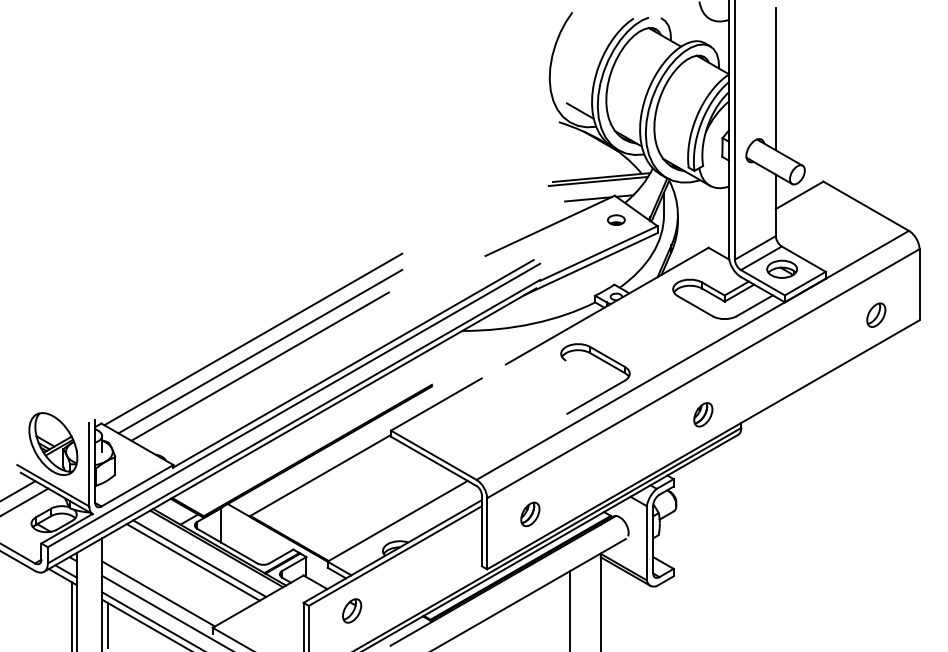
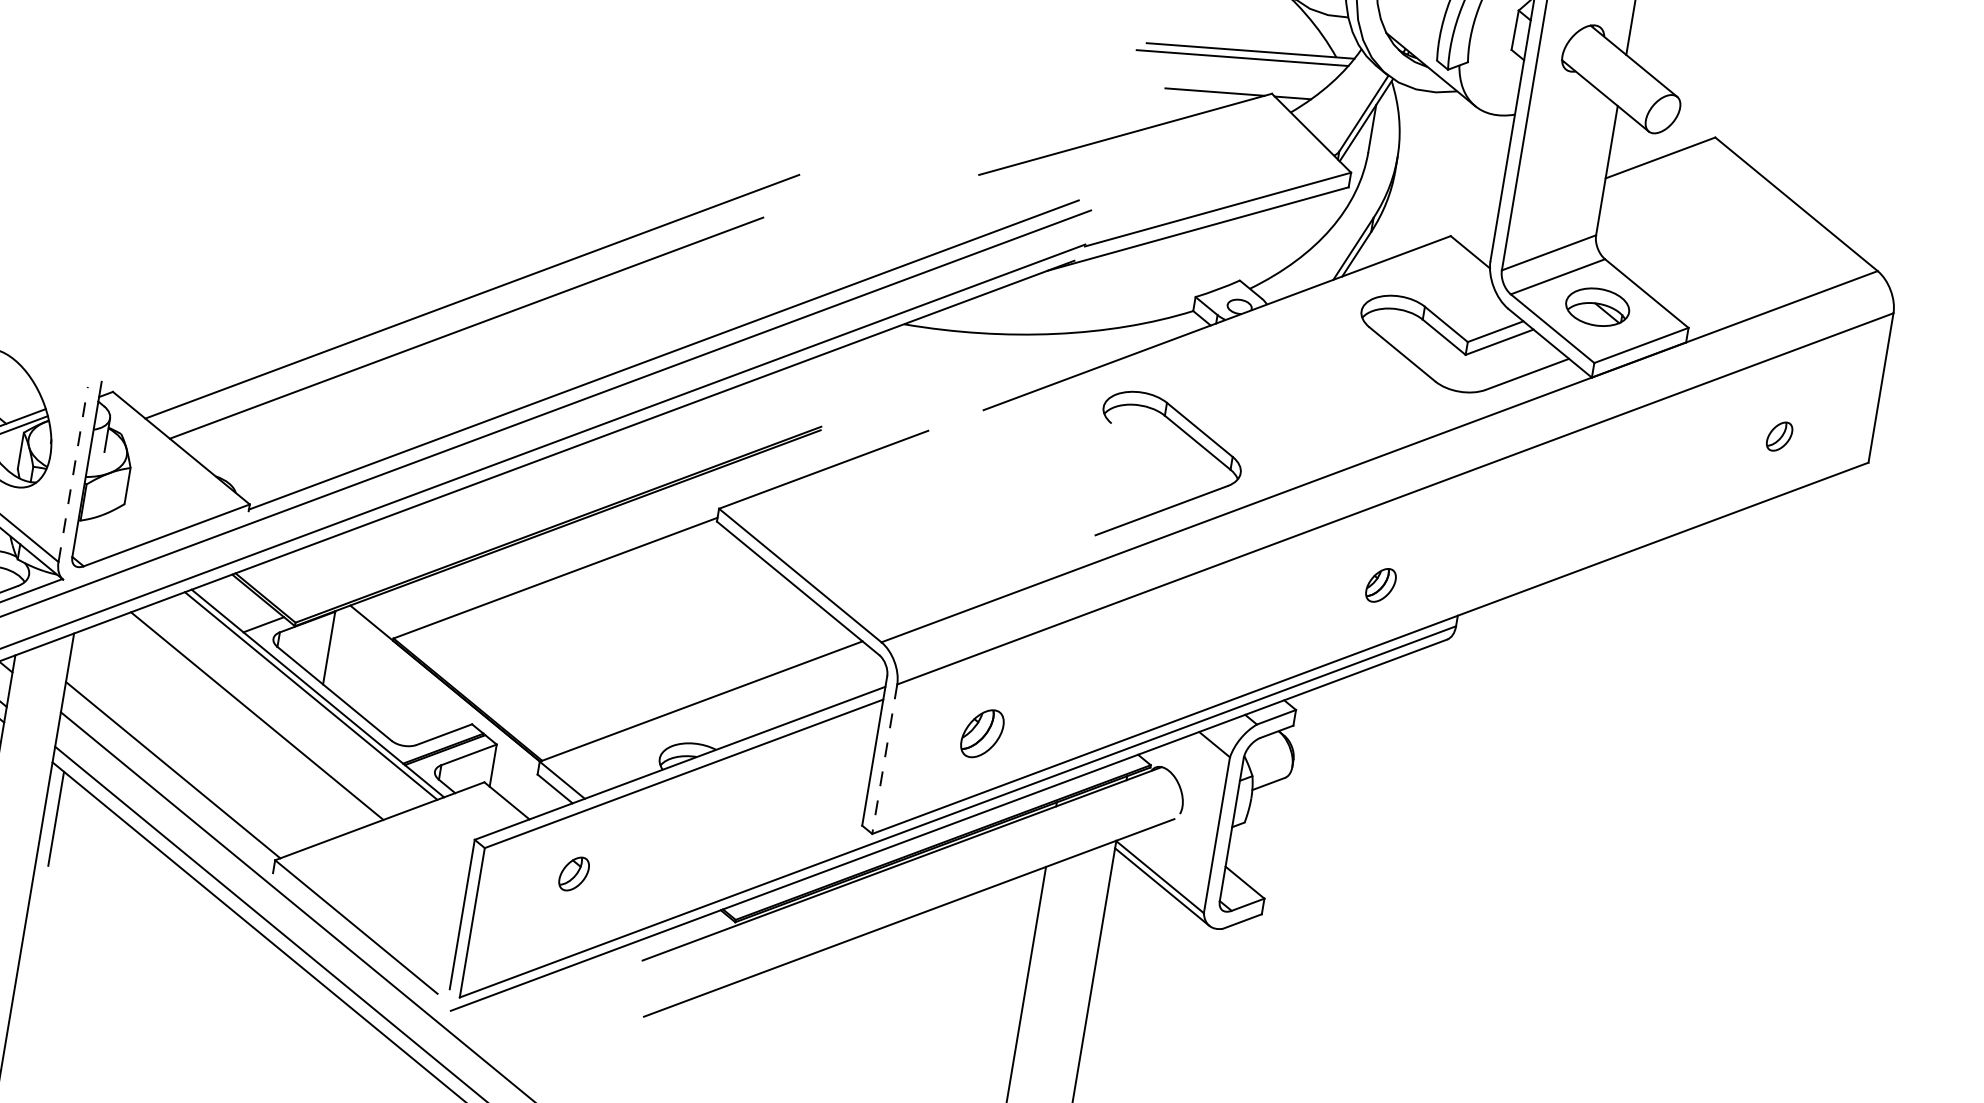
part: (616, 219) -> (1267, 144), removed
part: (876, 314) -> (1780, 435), size x0.6
line: (253, 339) -> (462, 268), removed
part: (703, 414) -> (1381, 584), size x0.7
line: (89, 464) -> (73, 473), solid -> dashed
line: (487, 533) -> (885, 758), solid -> dashed
line: (199, 558) -> (271, 710), removed
part: (352, 610) -> (574, 873), size x0.7

